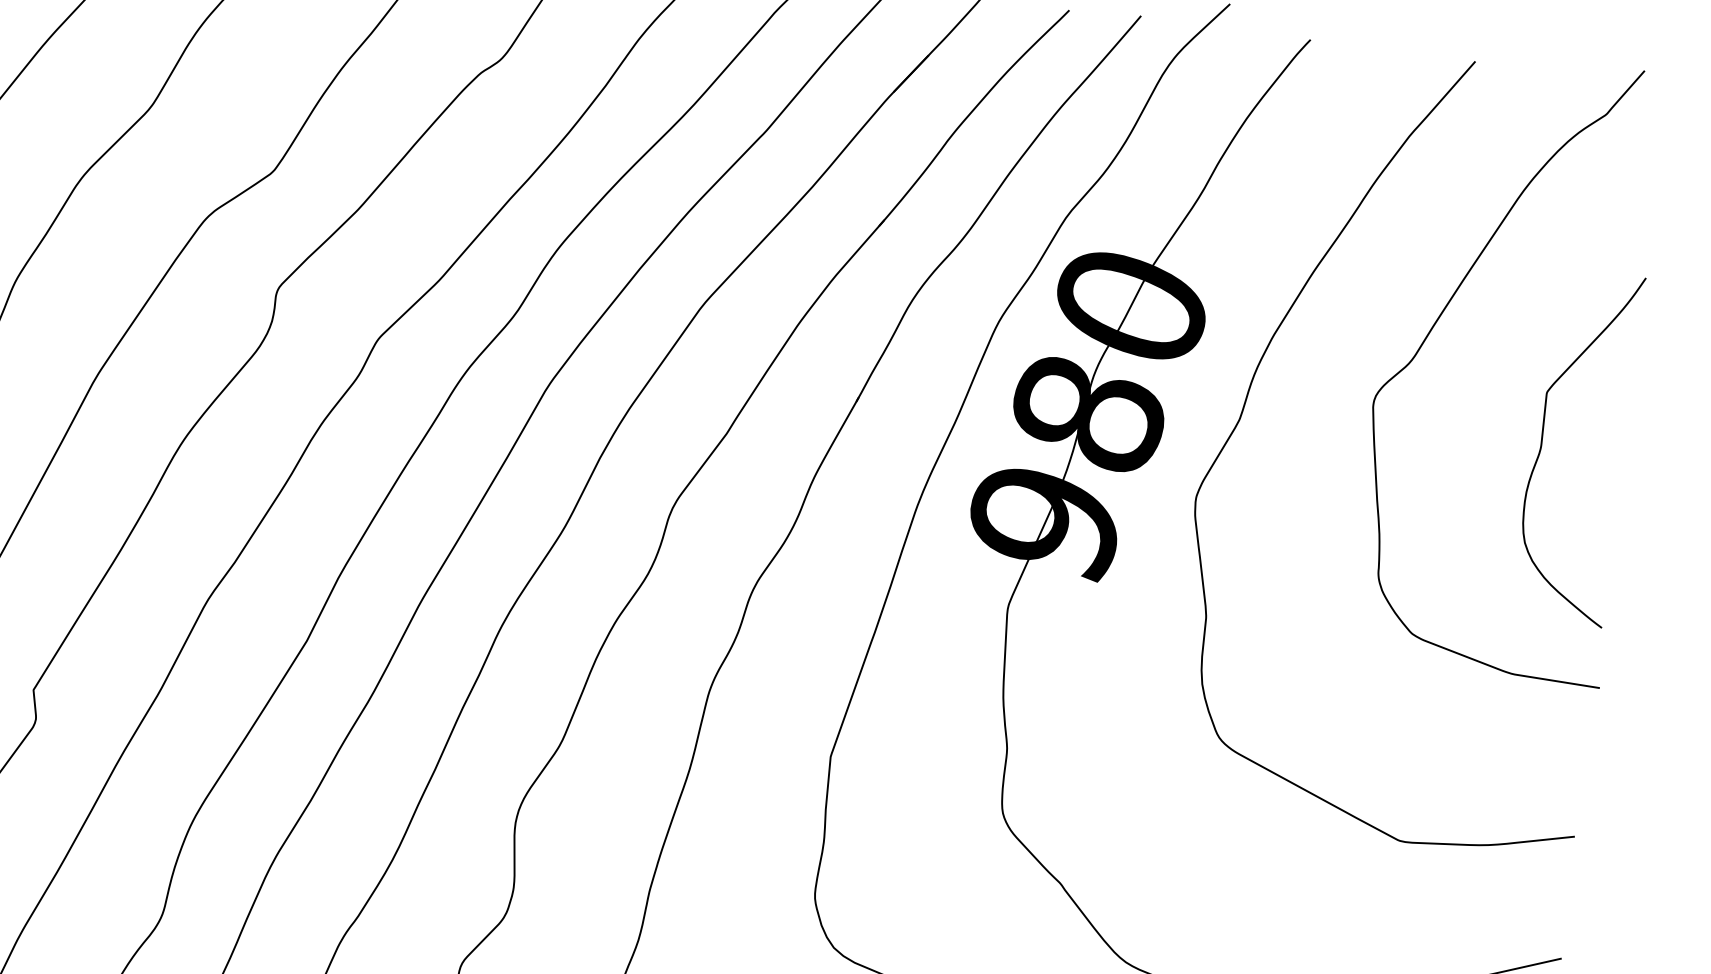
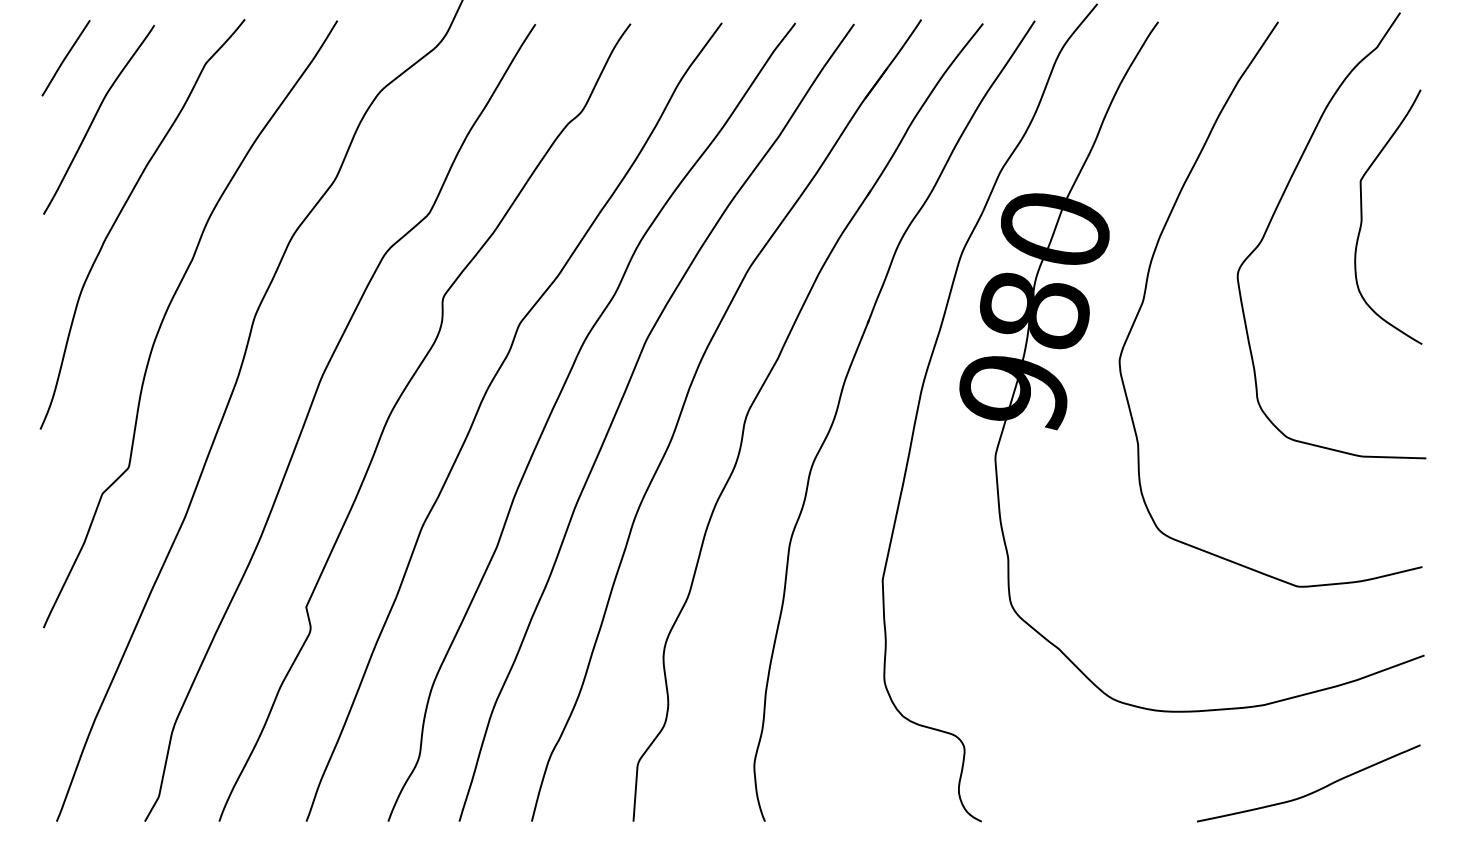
curve: (1543, 441) -> (1362, 216), moved

